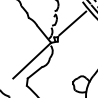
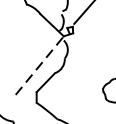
line: (32, 60) -> (40, 65), solid -> dashed

